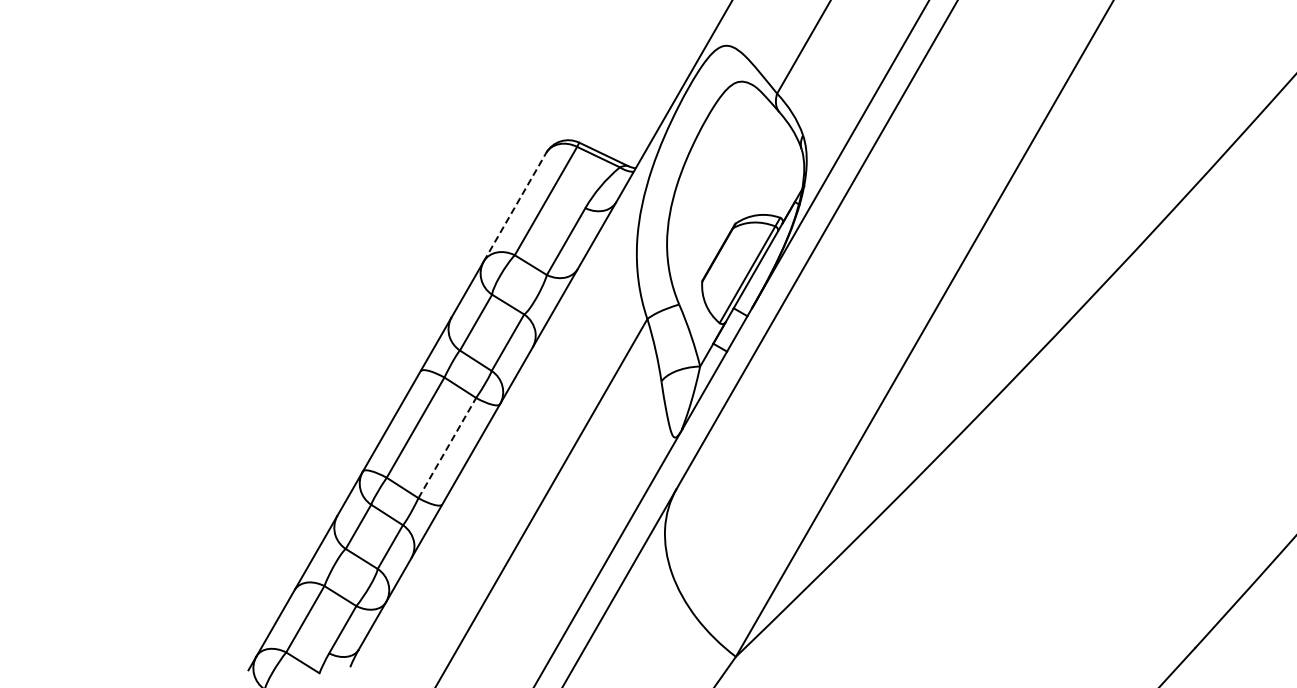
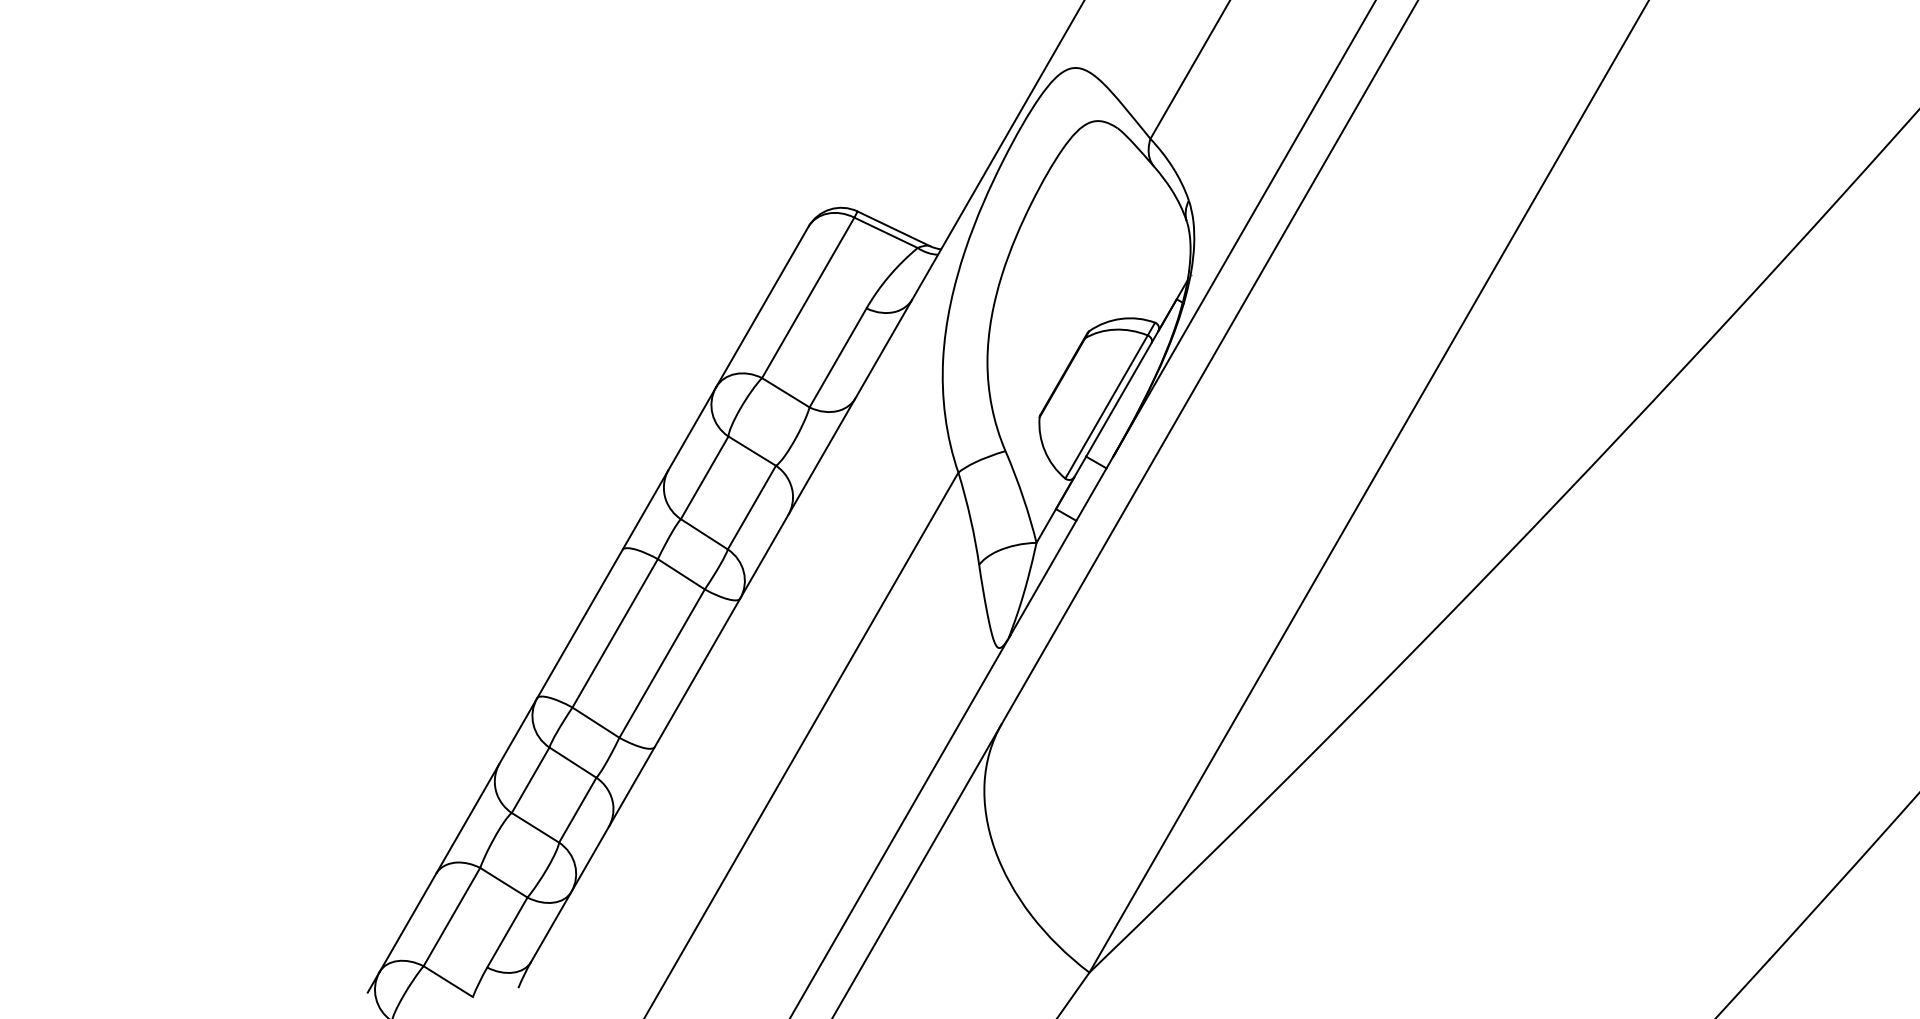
line: (514, 207) -> (761, 307), dashed -> solid
line: (447, 448) -> (662, 664), dashed -> solid

